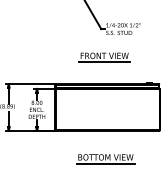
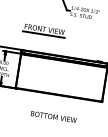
part: (104, 57) -> (44, 30), moved
line: (105, 163) -> (52, 122), removed

